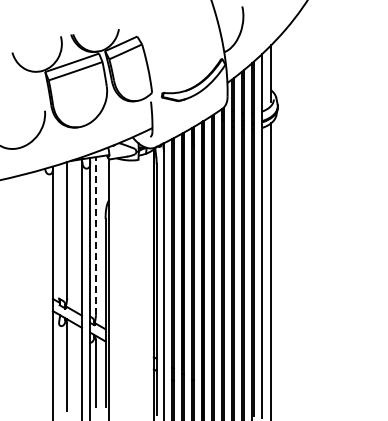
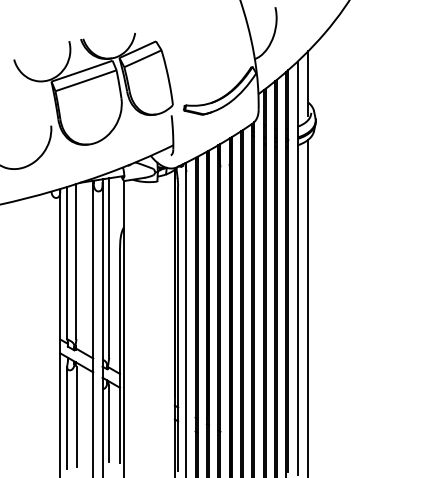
line: (58, 231) -> (66, 262), added
line: (96, 235) -> (109, 267), dashed -> solid
line: (59, 367) -> (67, 417), added

